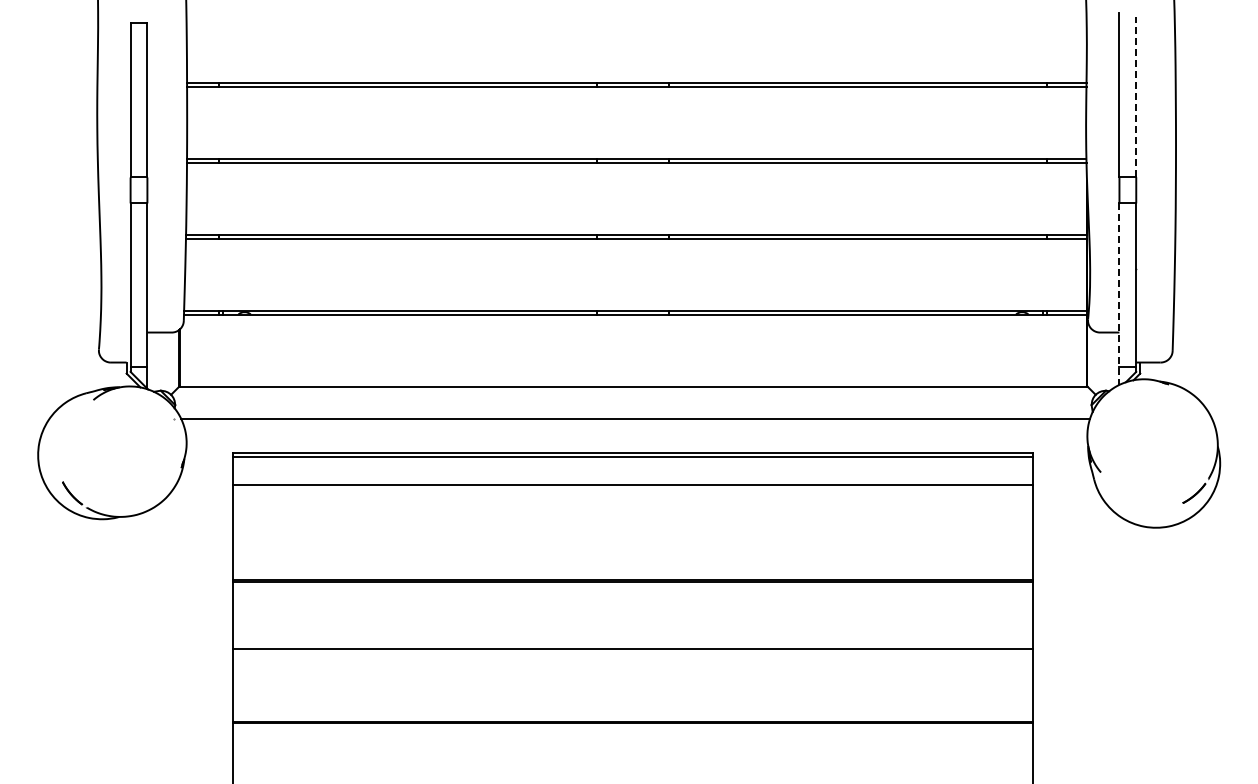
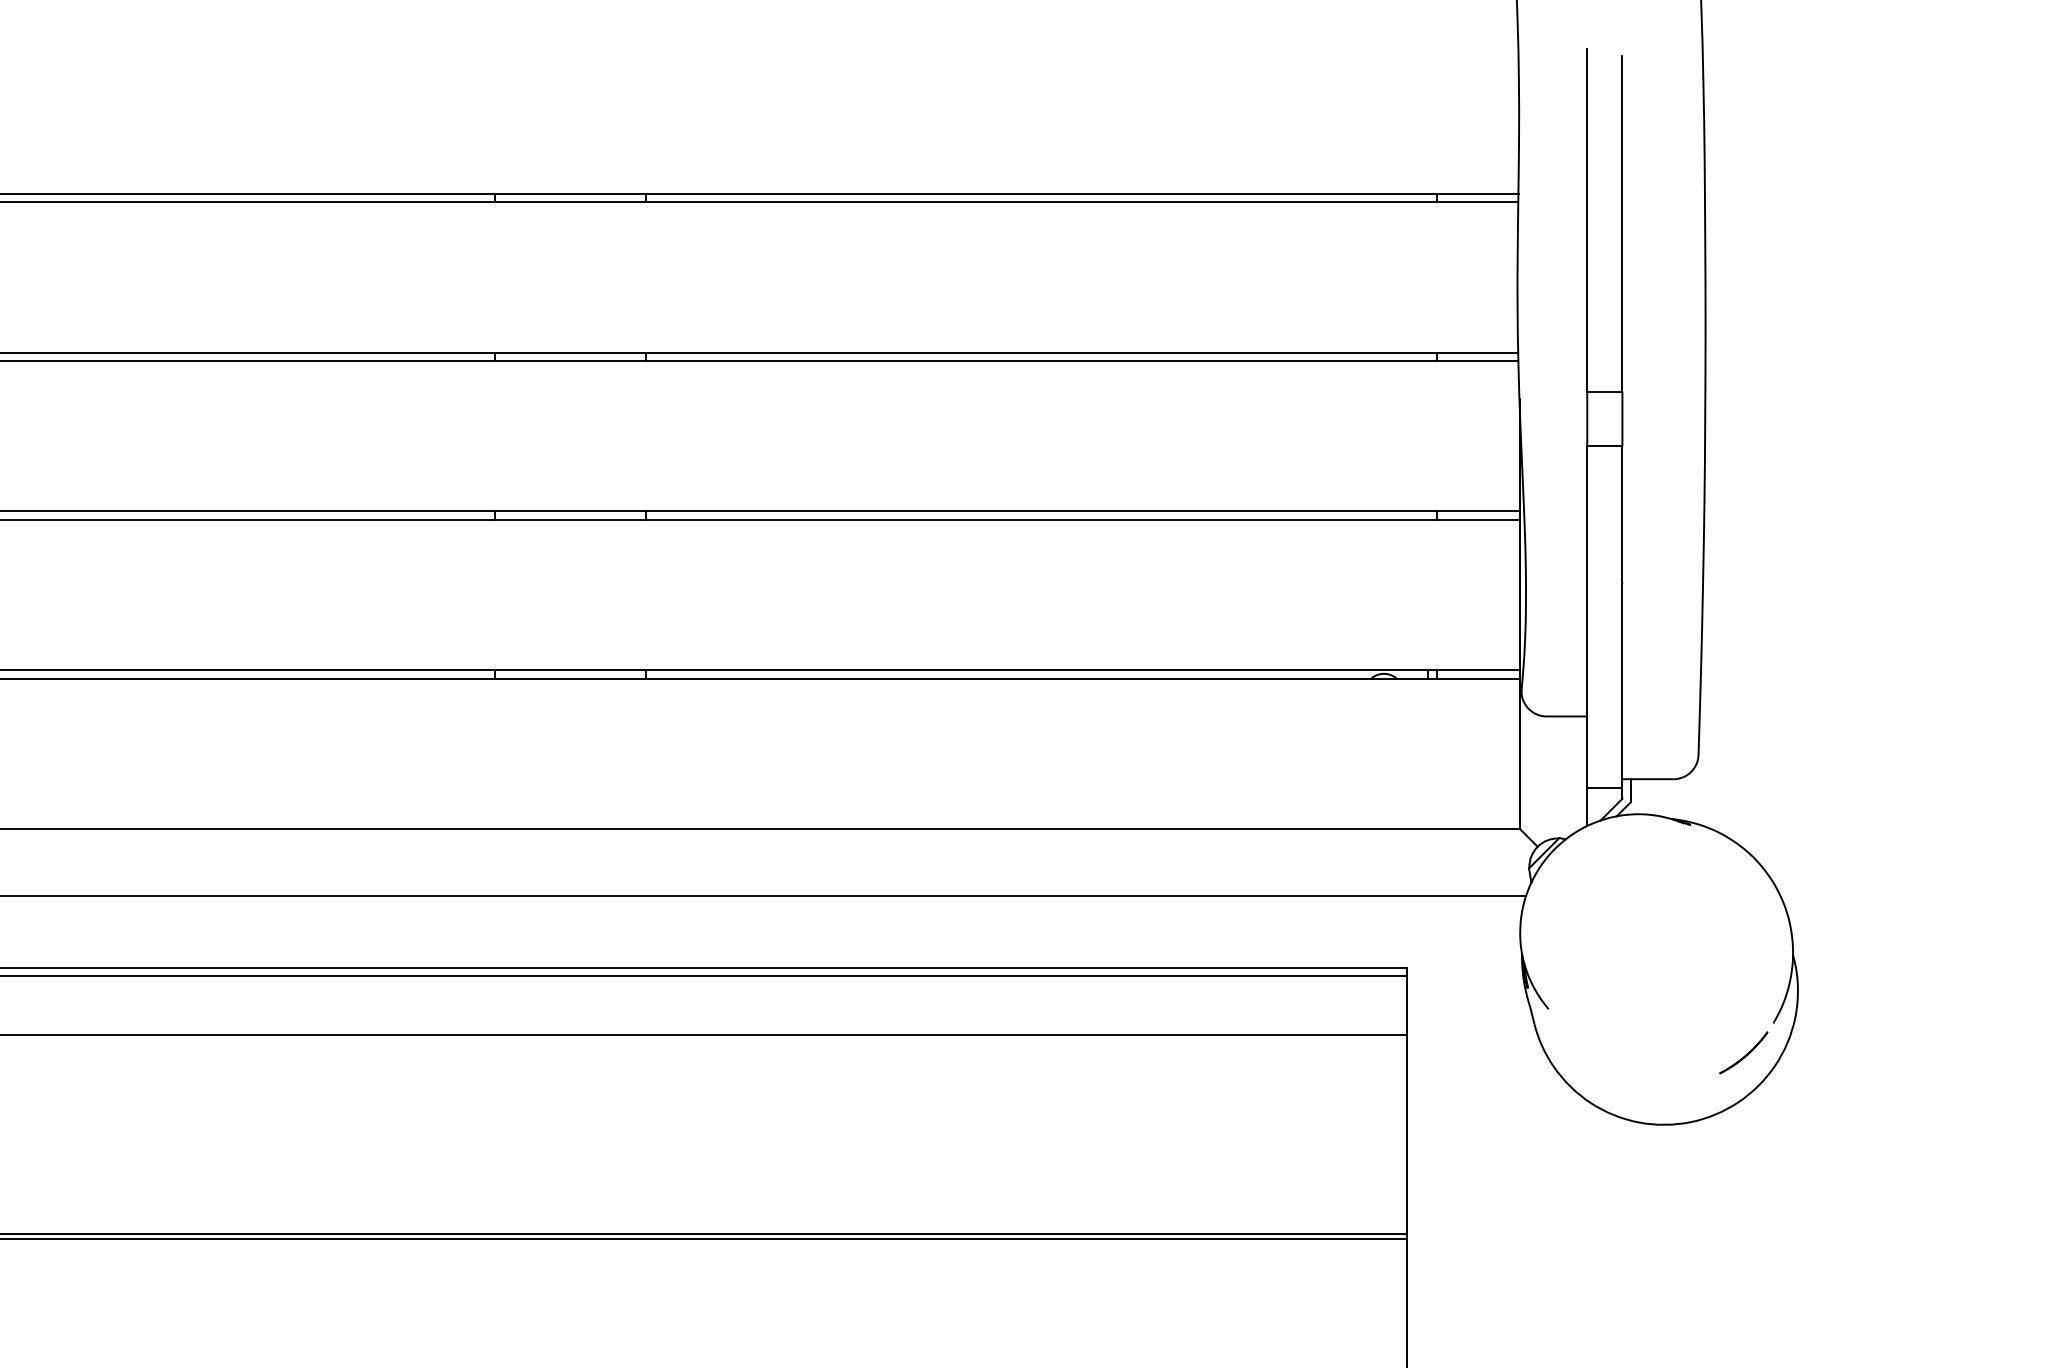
line: (1136, 96) -> (1622, 222), dashed -> solid
line: (1119, 294) -> (1587, 636), dashed -> solid

